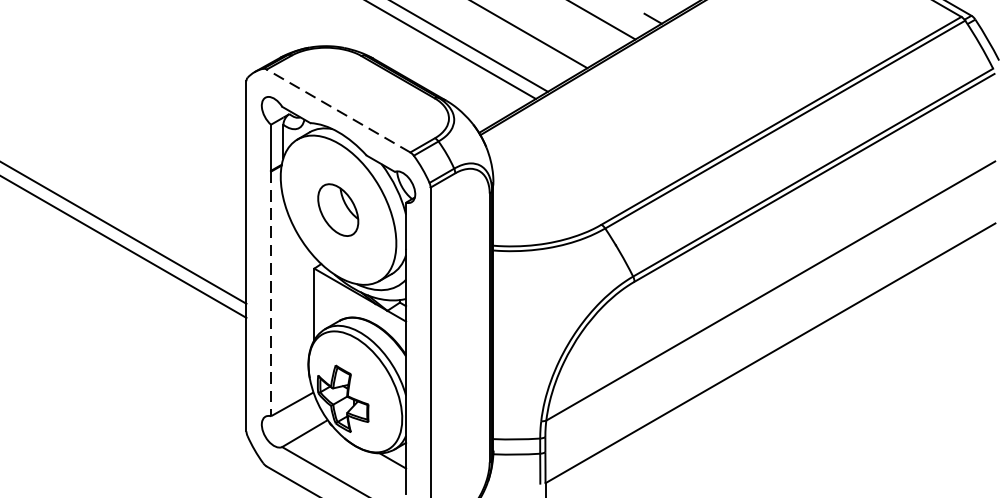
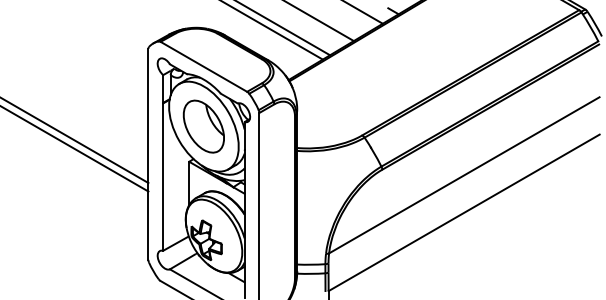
line: (337, 110) -> (203, 66), dashed -> solid
part: (337, 209) -> (203, 126), size x1.67
line: (271, 294) -> (163, 177), dashed -> solid

